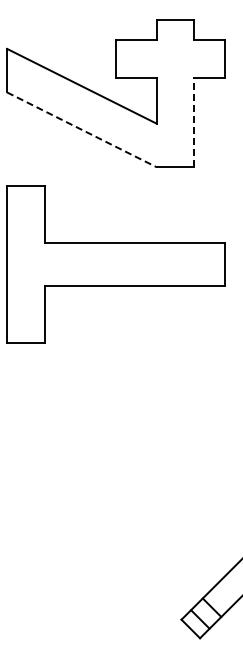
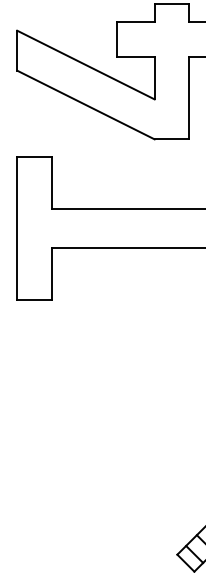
line: (194, 122) -> (189, 98), dashed -> solid
line: (81, 129) -> (85, 104), dashed -> solid

